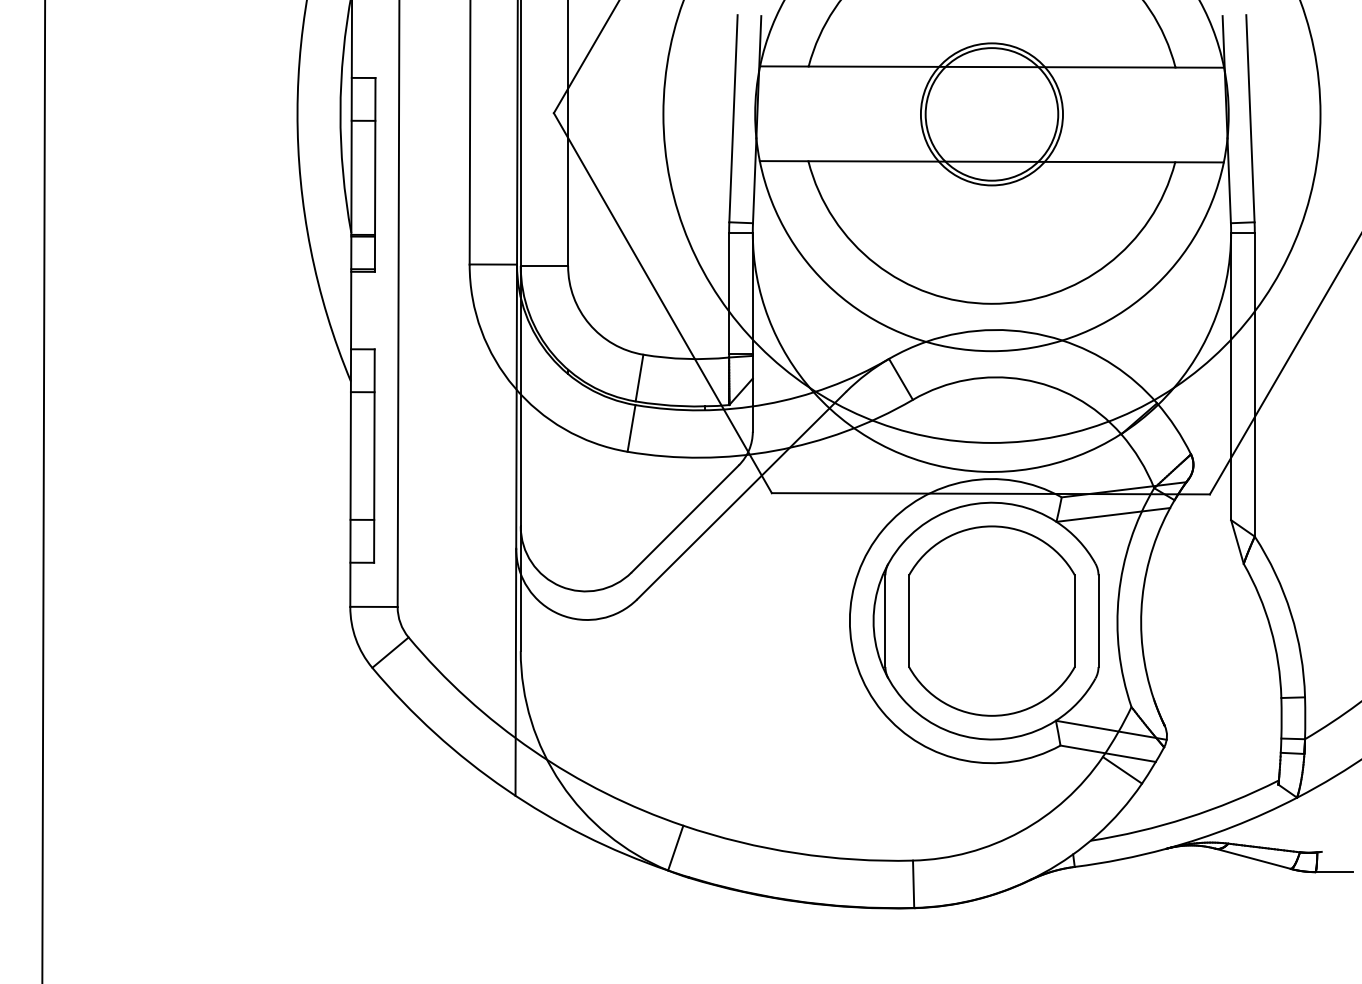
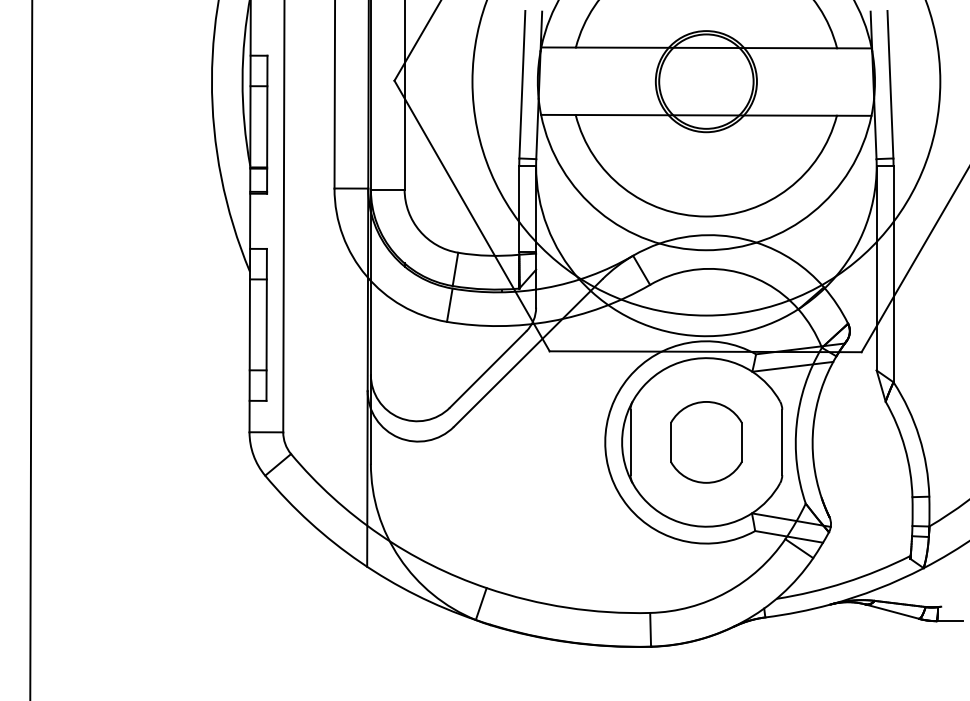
part: (991, 620) -> (706, 441), size x0.6

